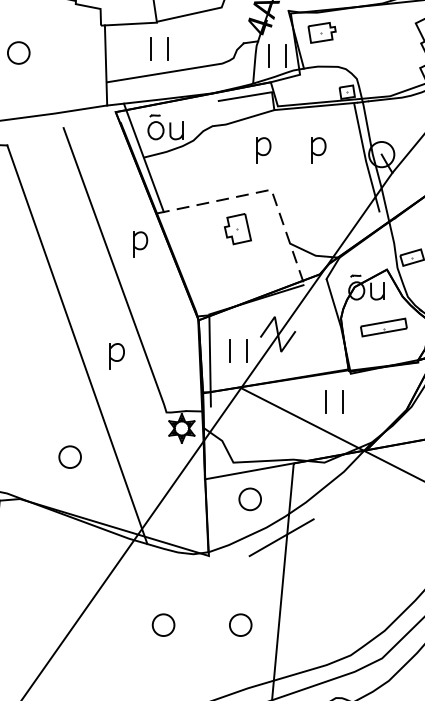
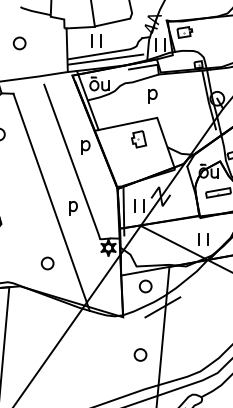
line: (176, 82) -> (105, 59), added
part: (317, 148) -> (182, 95), removed
line: (264, 190) -> (153, 118), dashed -> solid
part: (334, 402) -> (203, 239), moved
part: (163, 624) -> (98, 354), removed

